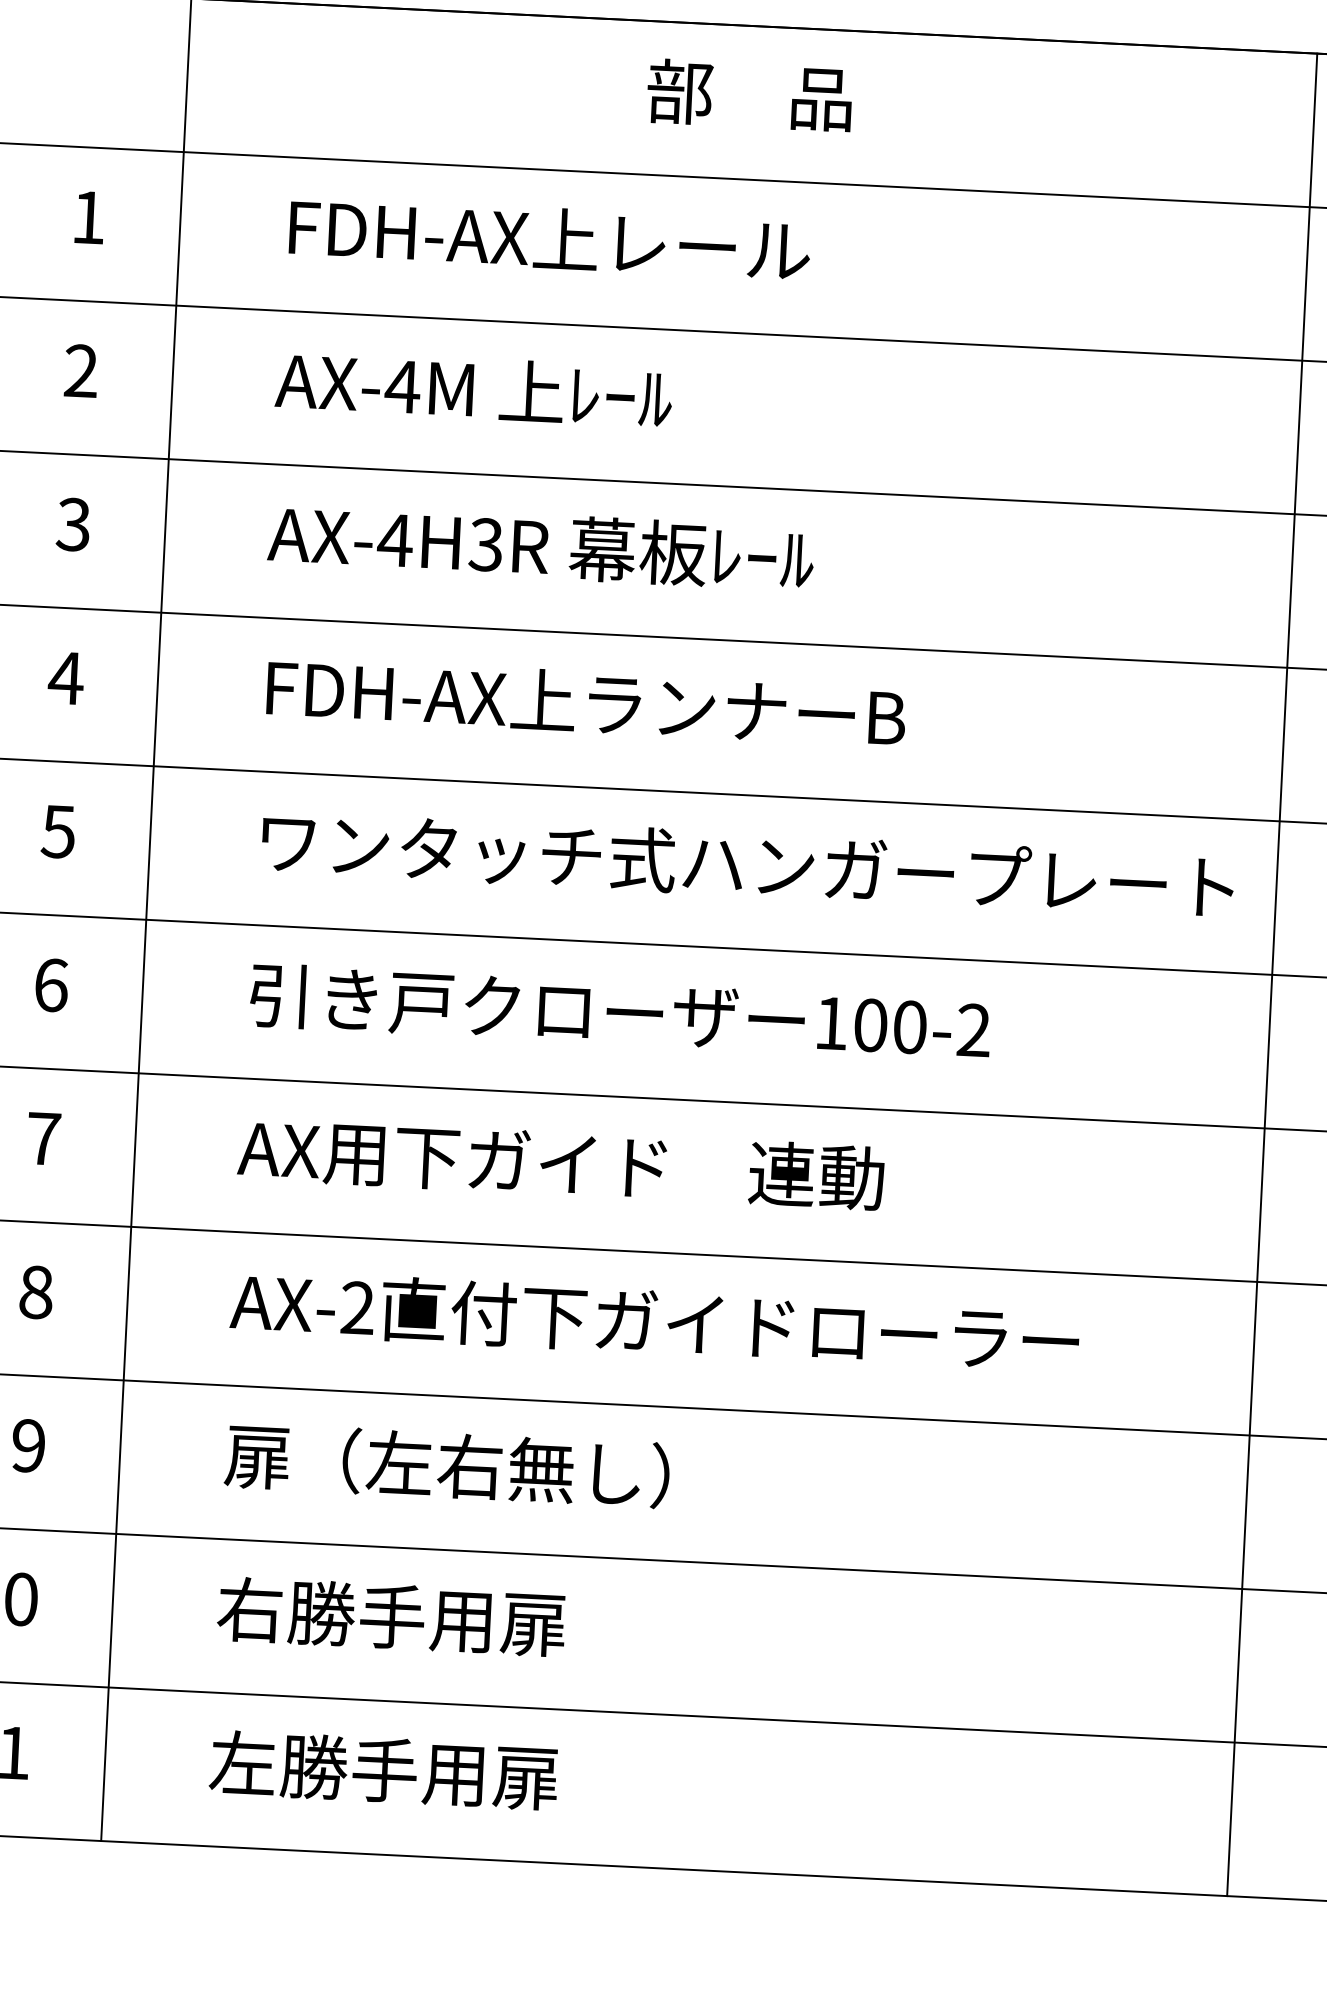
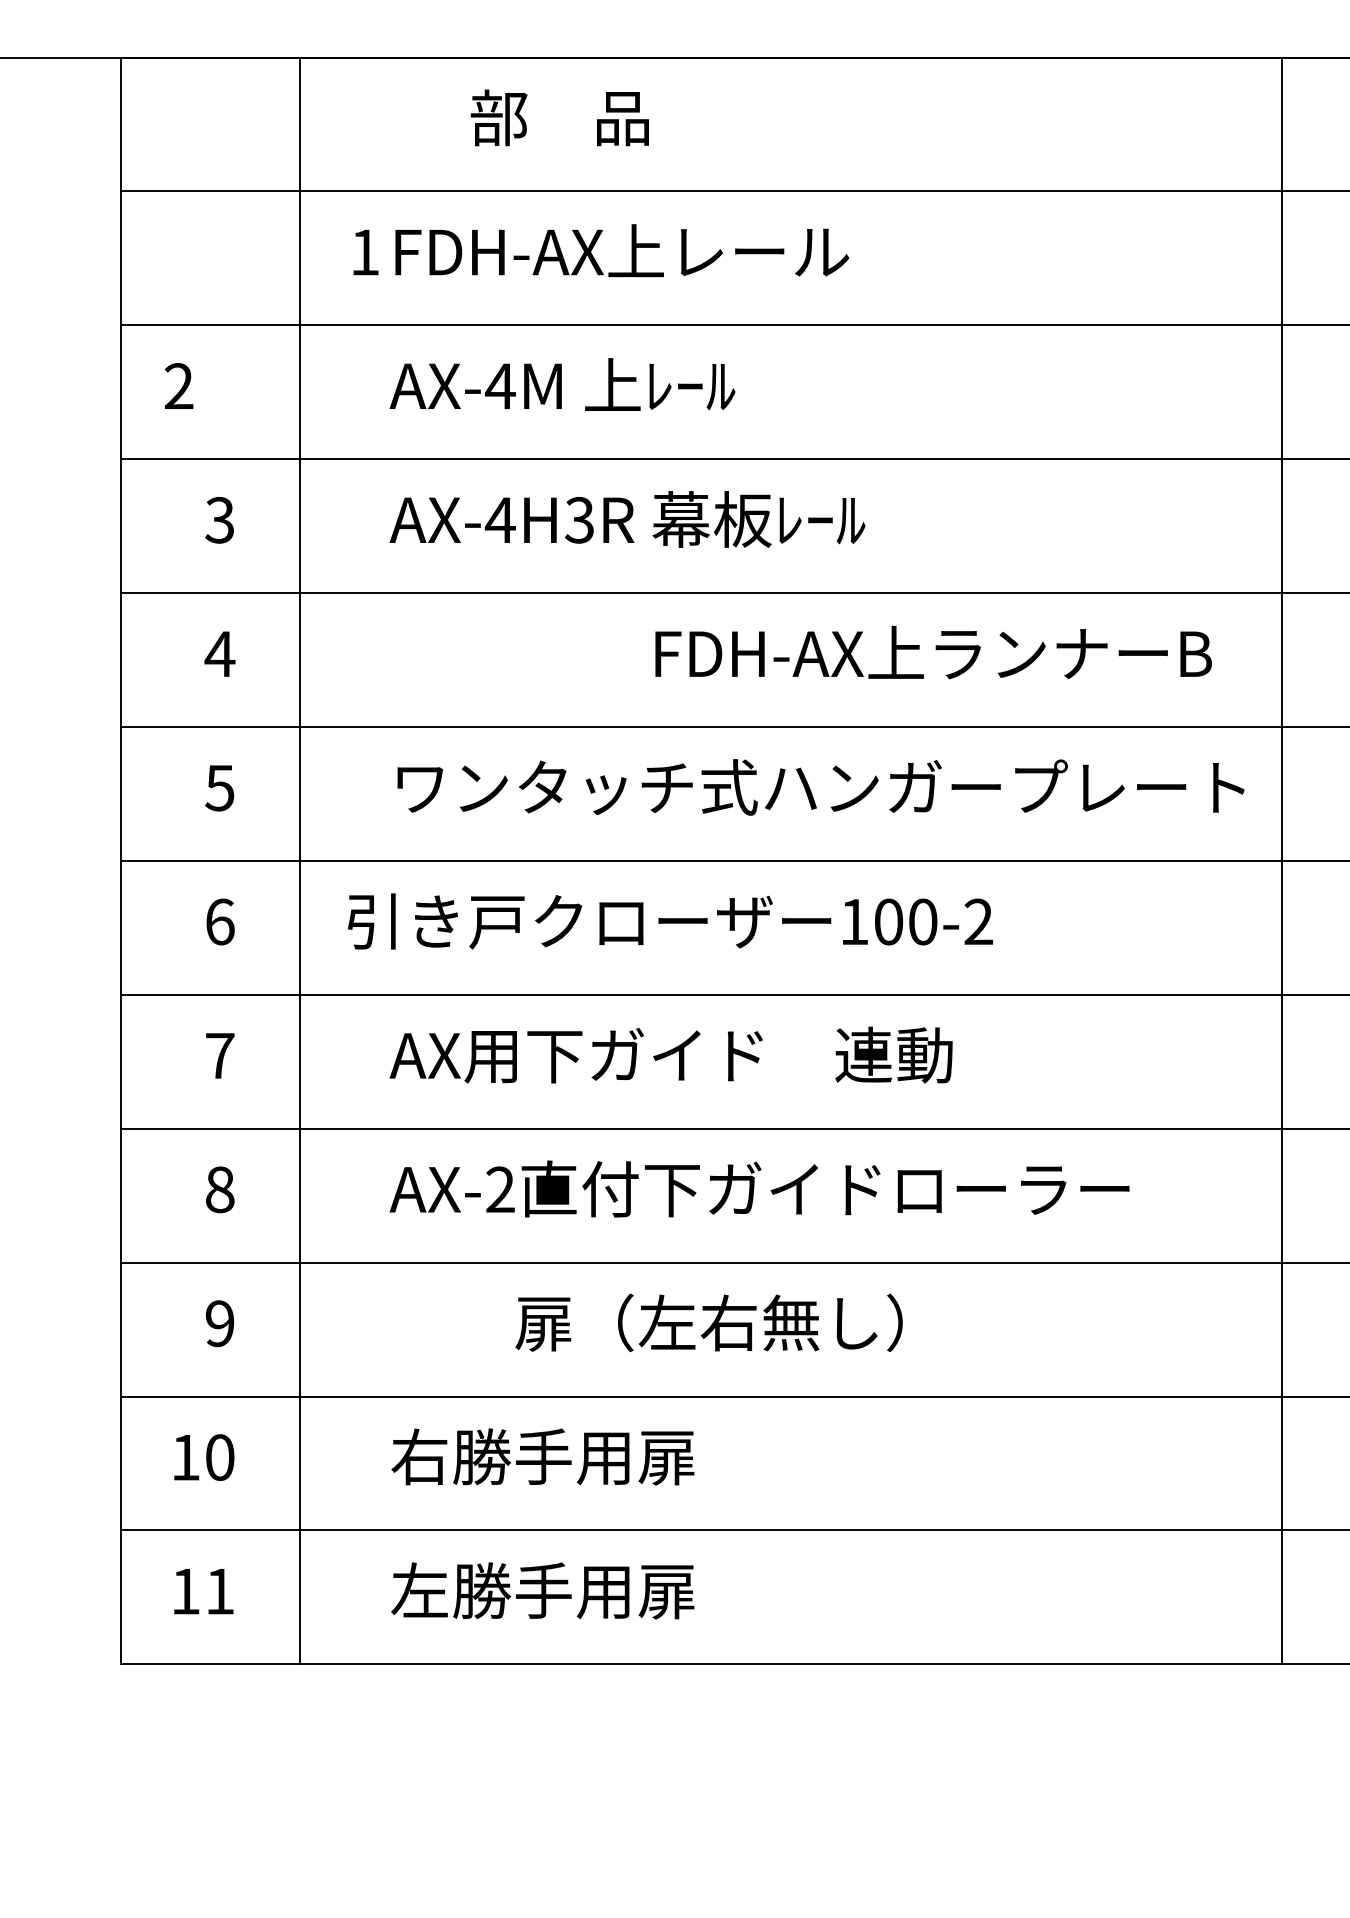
text: (749, 94) -> (559, 117), moved
text: (89, 217) -> (365, 252), moved
text: (80, 370) -> (178, 385), moved
text: (586, 701) -> (933, 652), moved
text: (619, 1012) -> (669, 921), moved
text: (446, 1464) -> (708, 1322), moved

